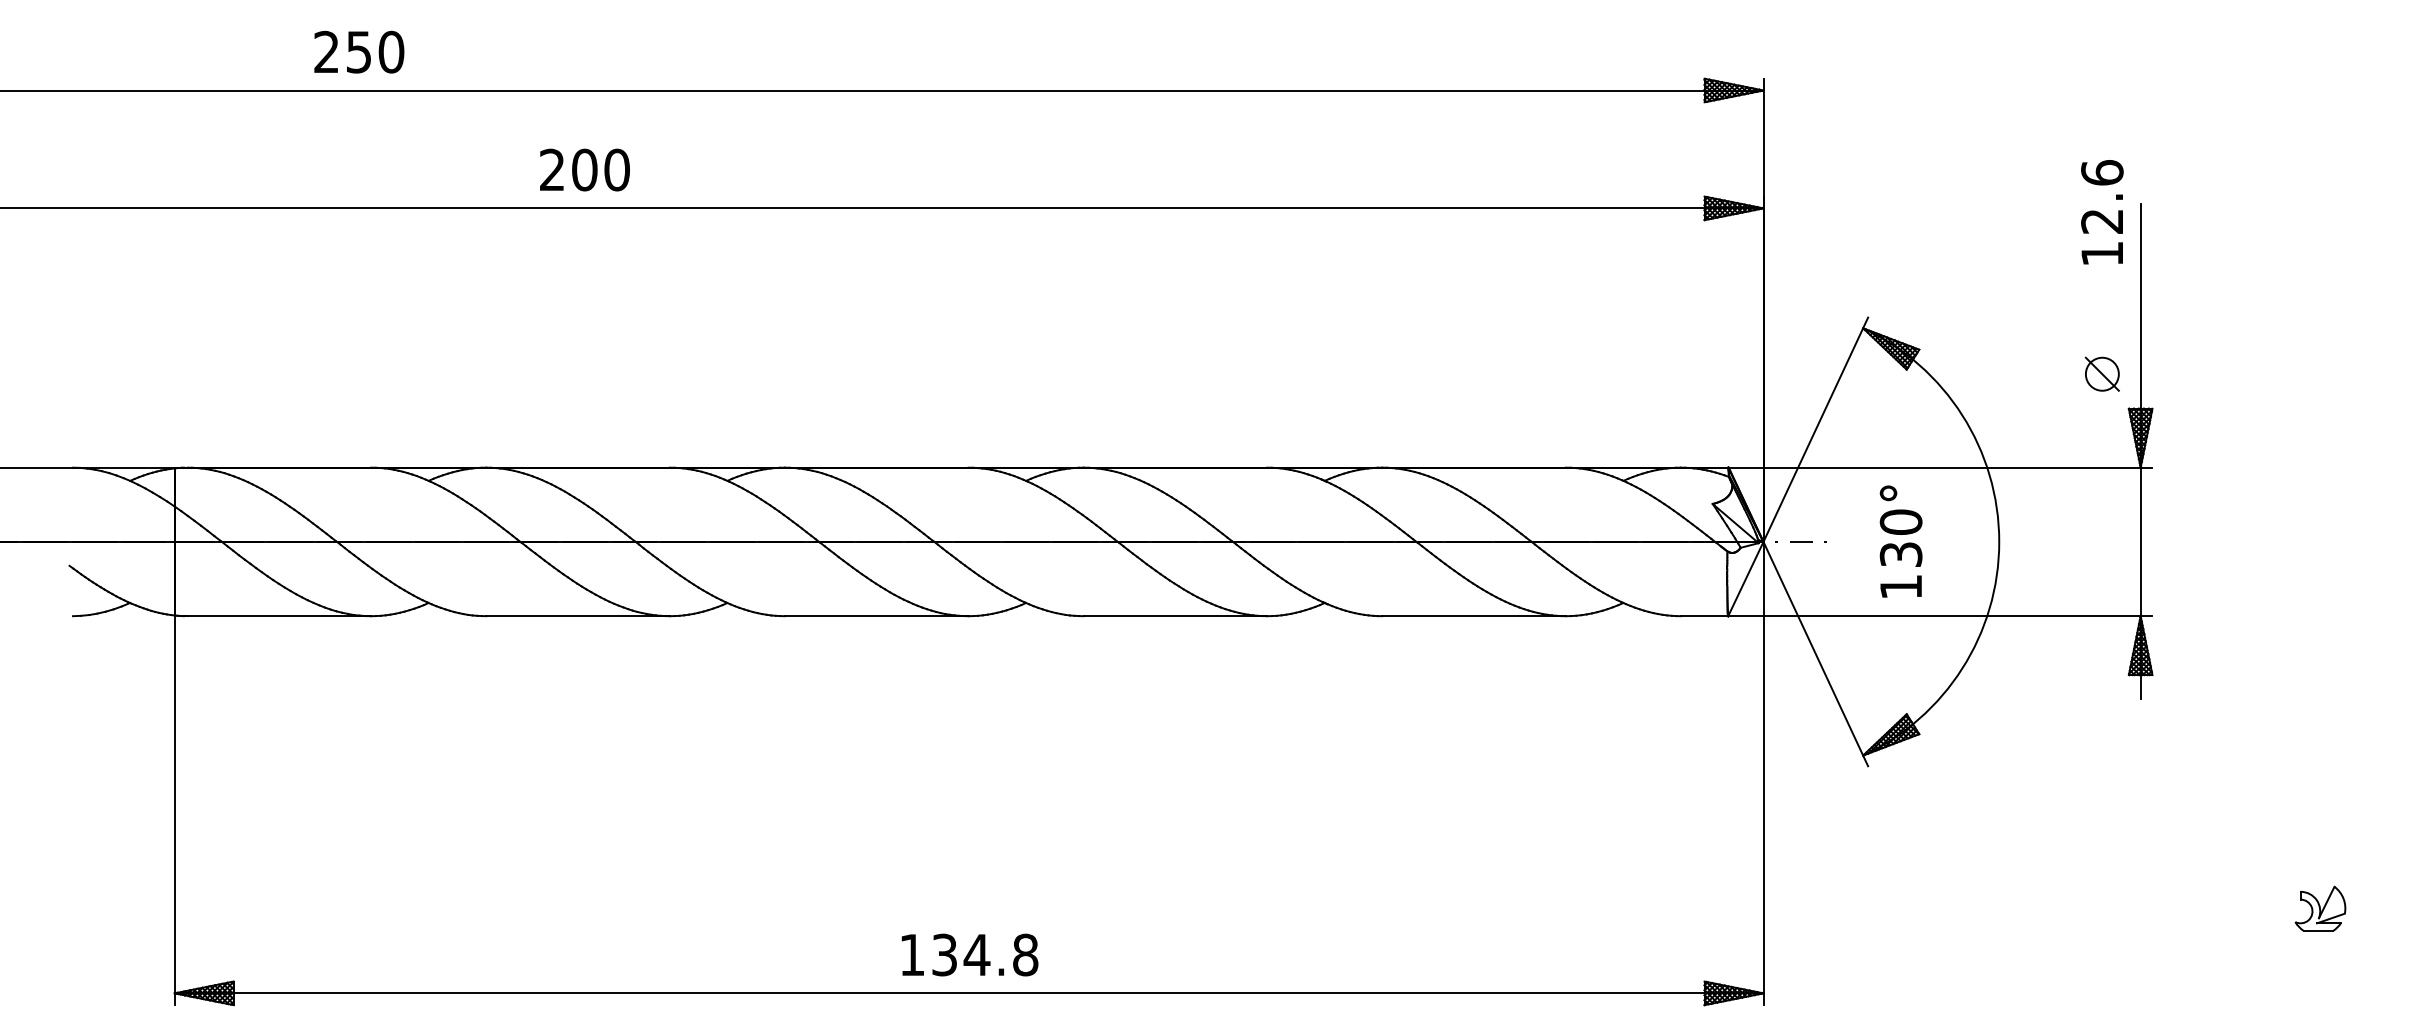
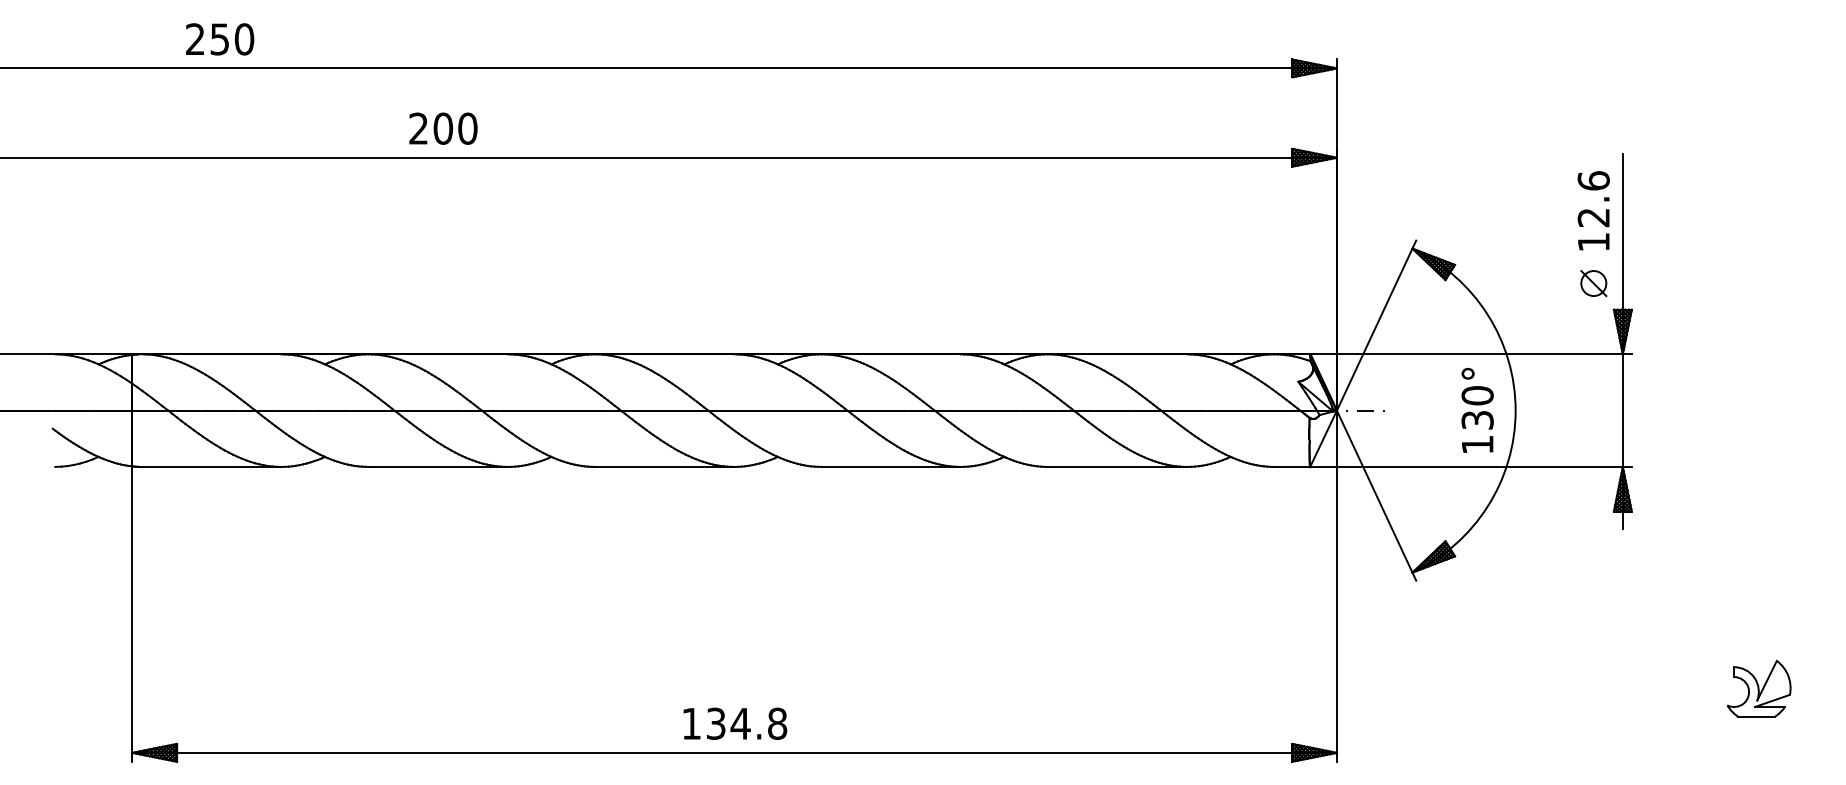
text: (359, 51) -> (220, 38), moved
text: (2102, 212) -> (1593, 210), moved
text: (1900, 541) -> (1477, 410), moved
part: (2320, 908) -> (1759, 688), size x1.67

